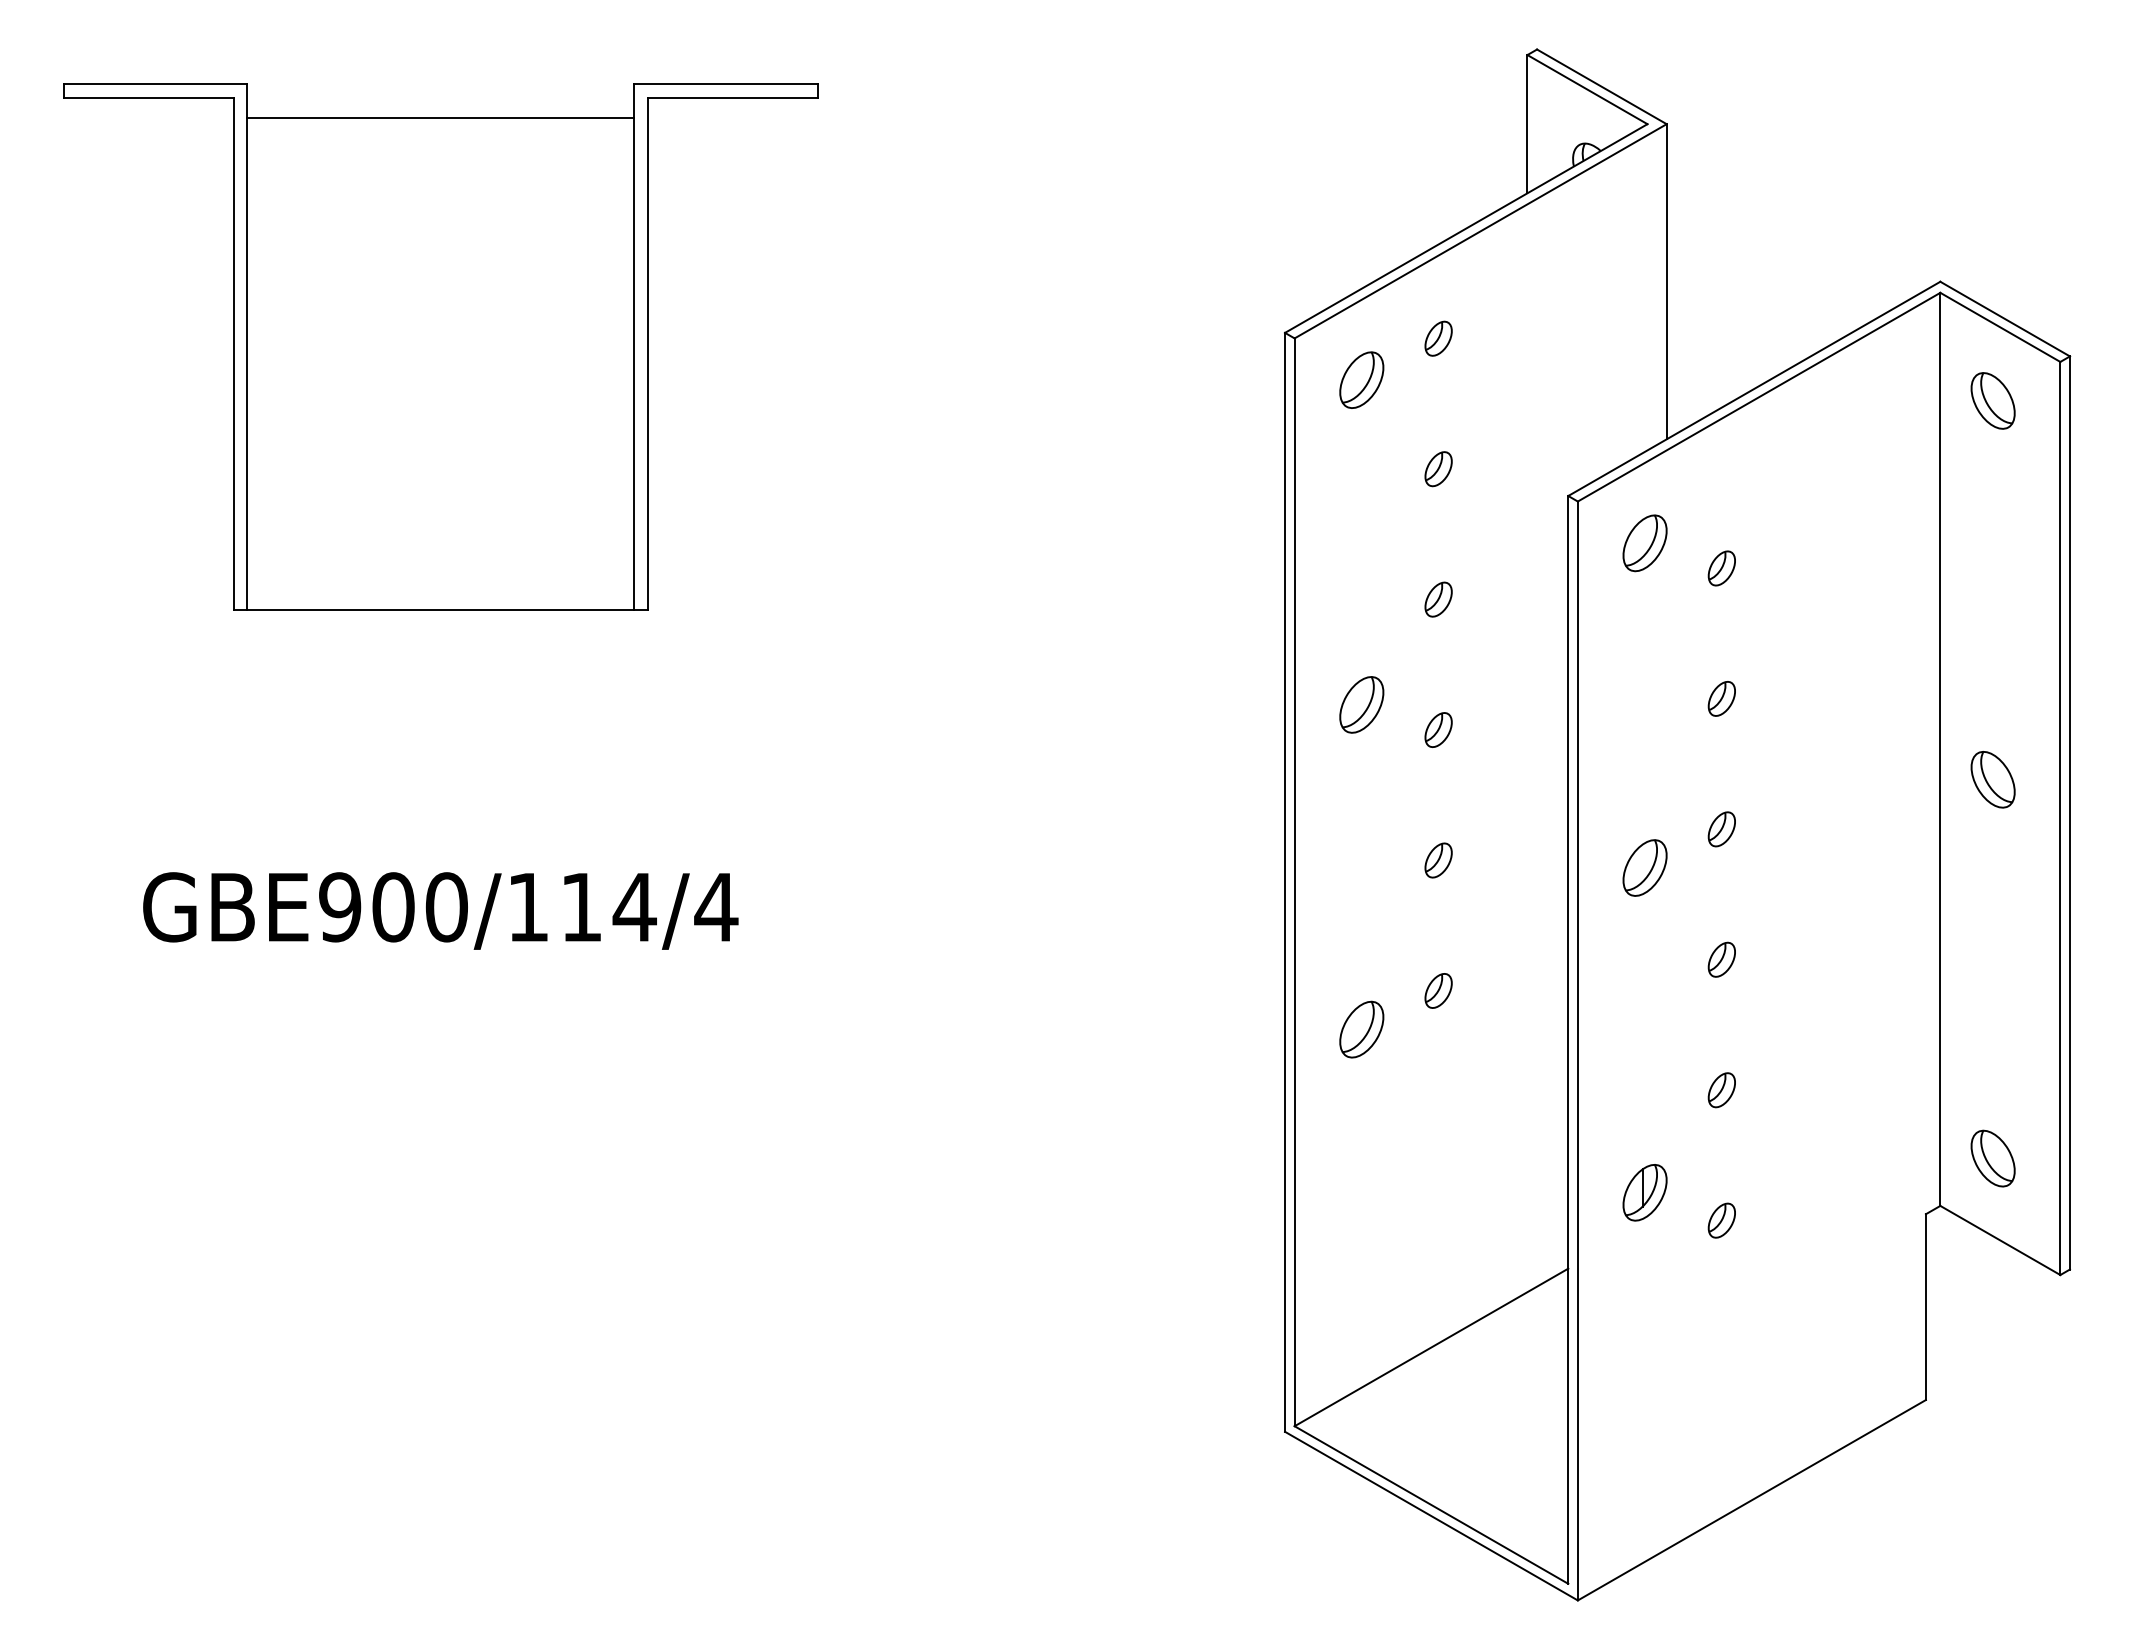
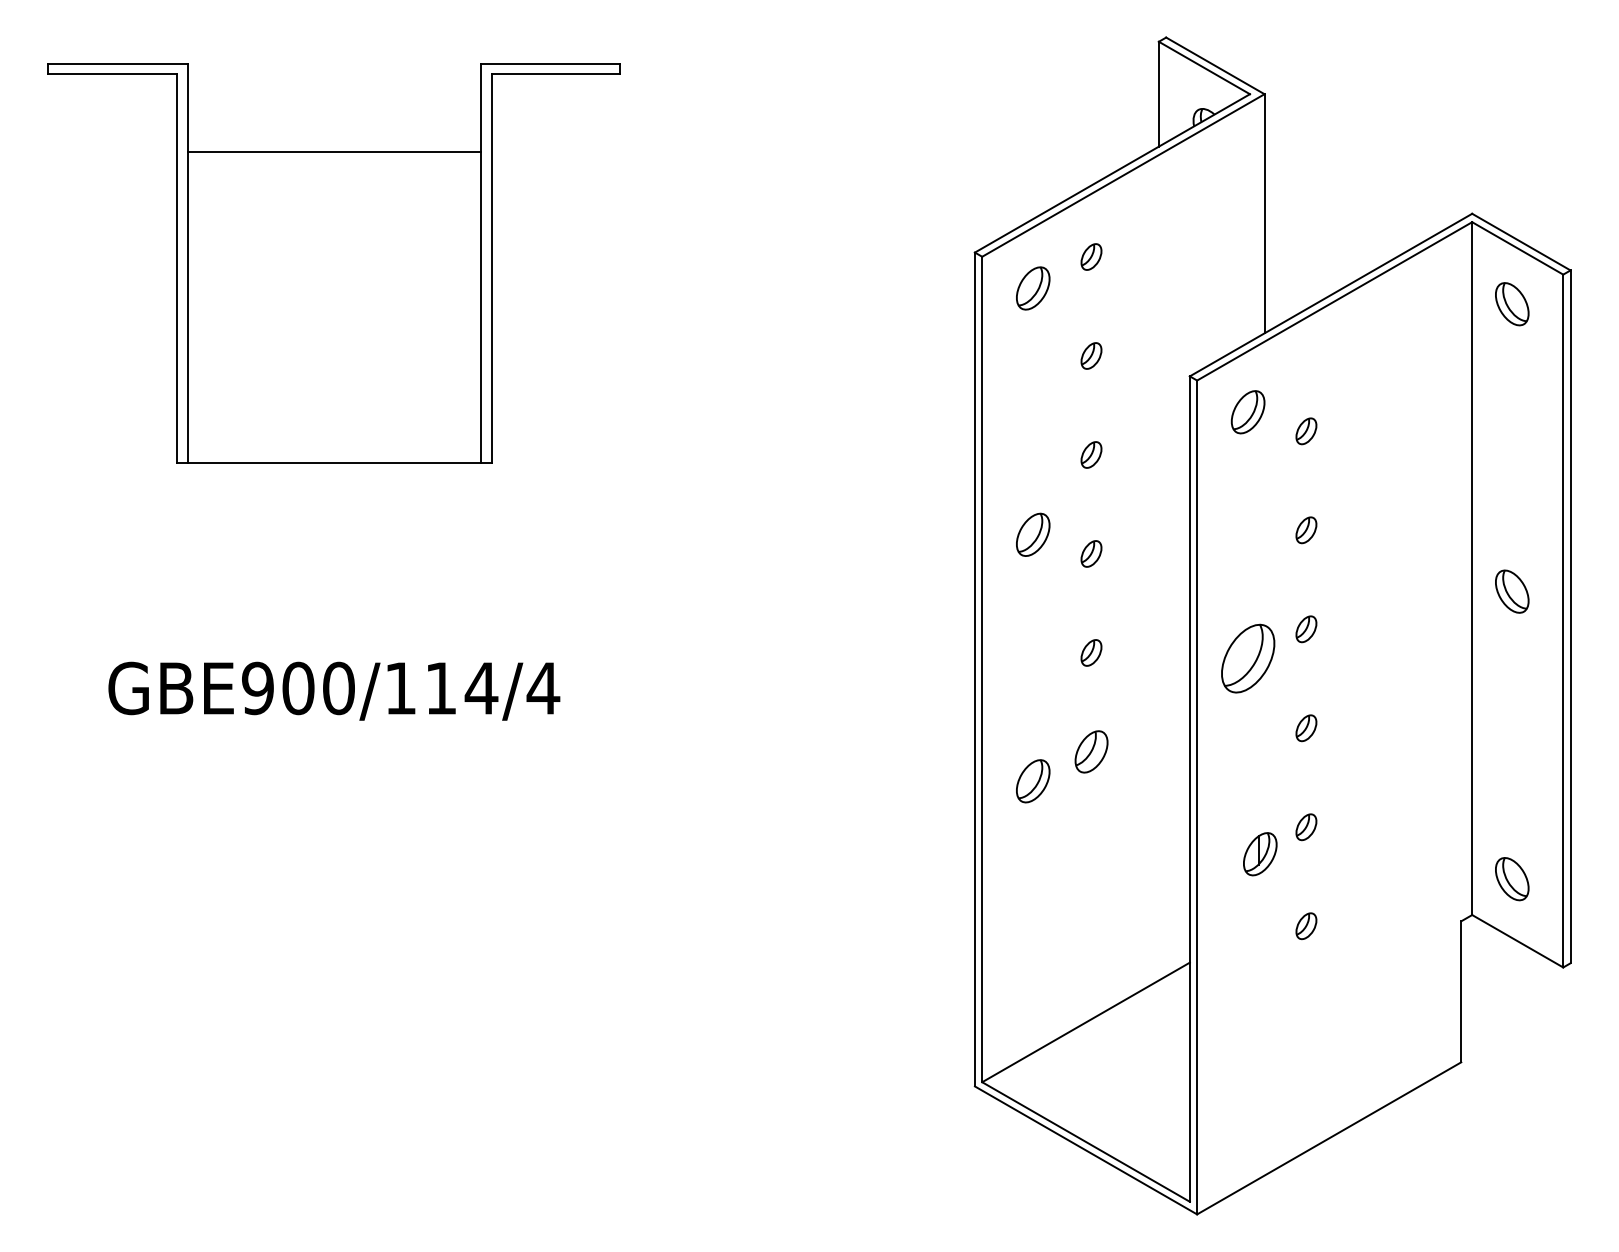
line: (440, 118) -> (334, 152), moved
part: (1644, 867) -> (1247, 658), size x1.6
part: (1438, 990) -> (1091, 751), size x1.6
part: (1644, 1192) -> (1259, 854), moved

